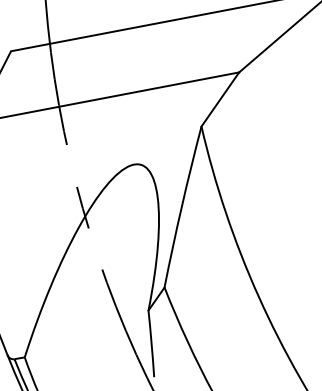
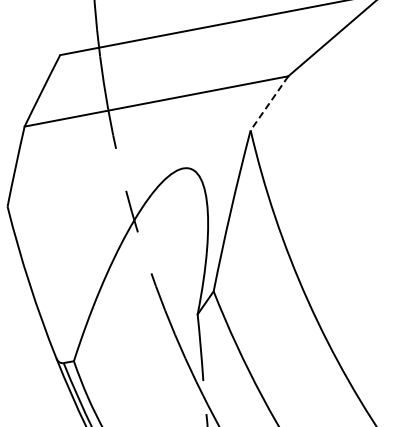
line: (220, 99) -> (269, 103), solid -> dashed

